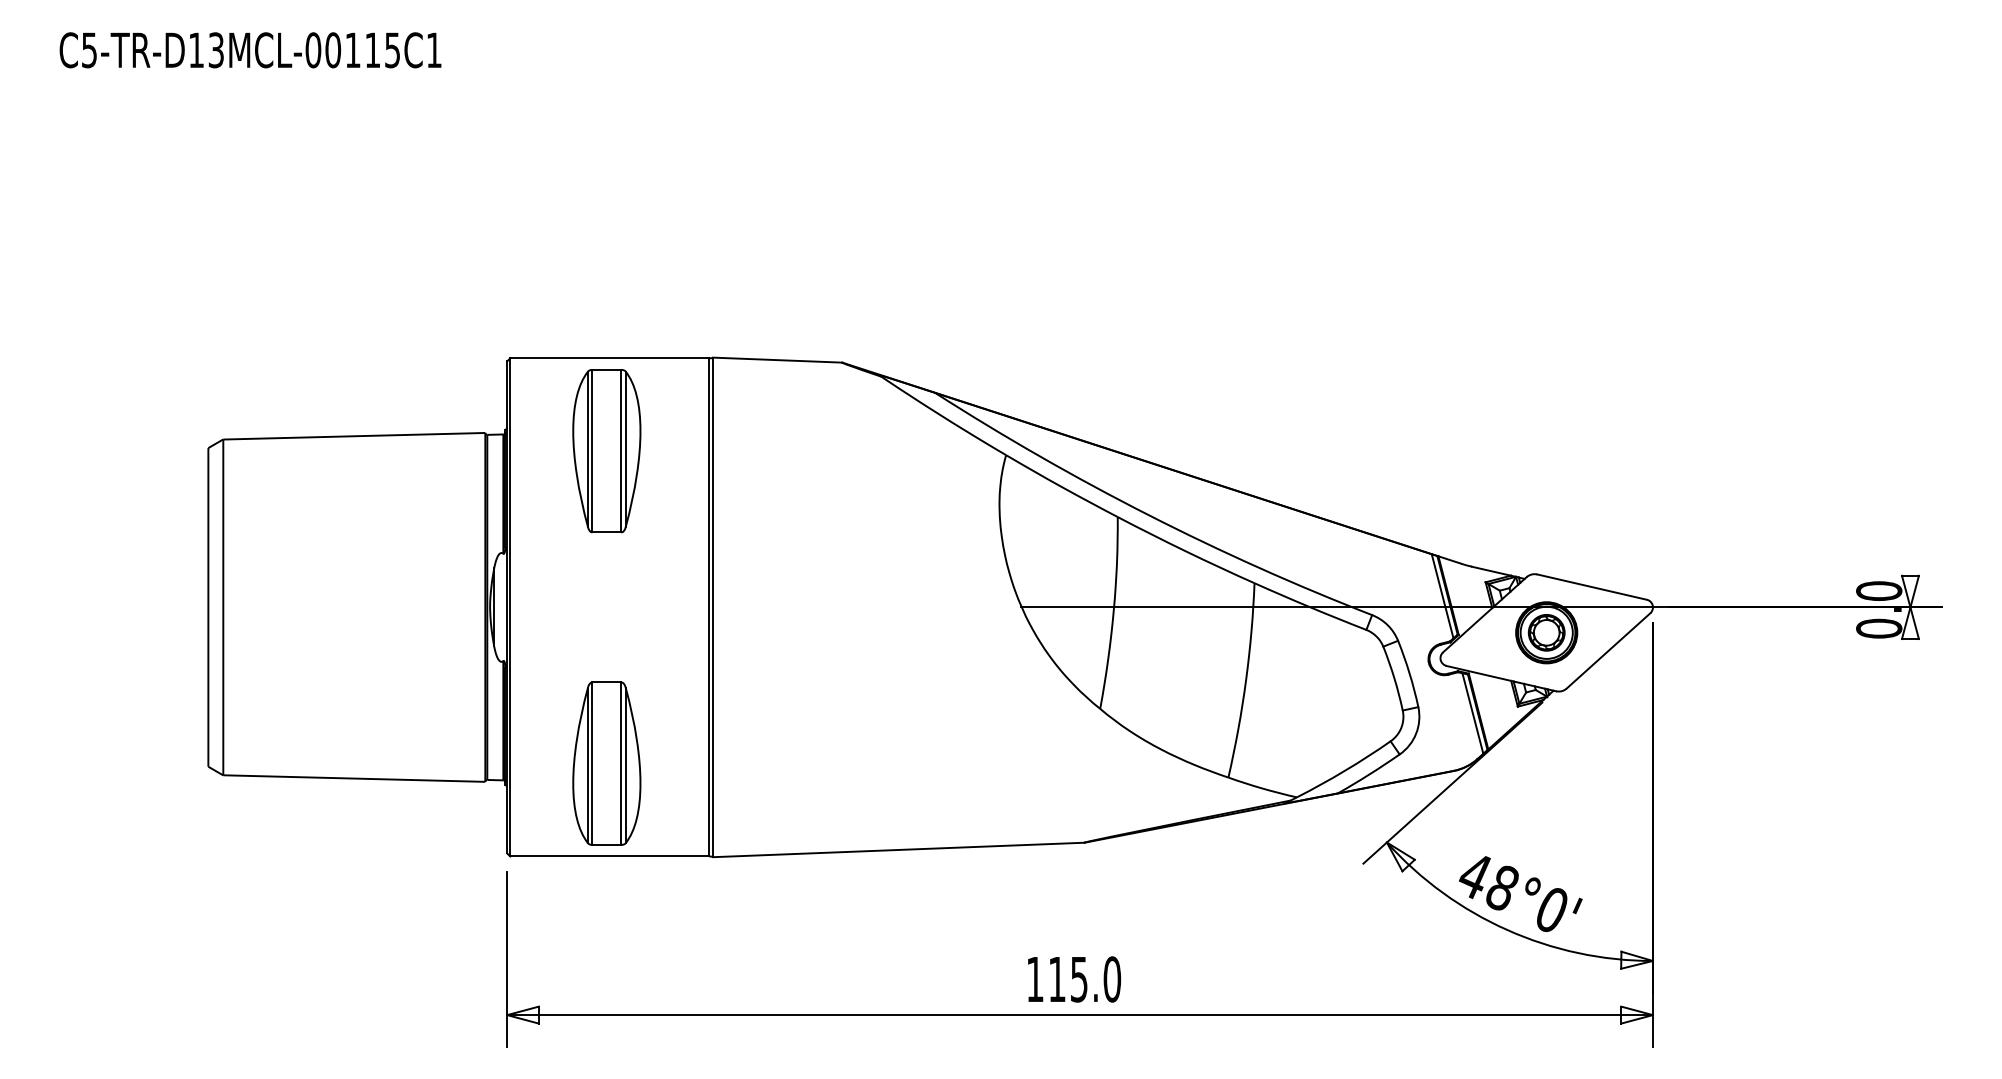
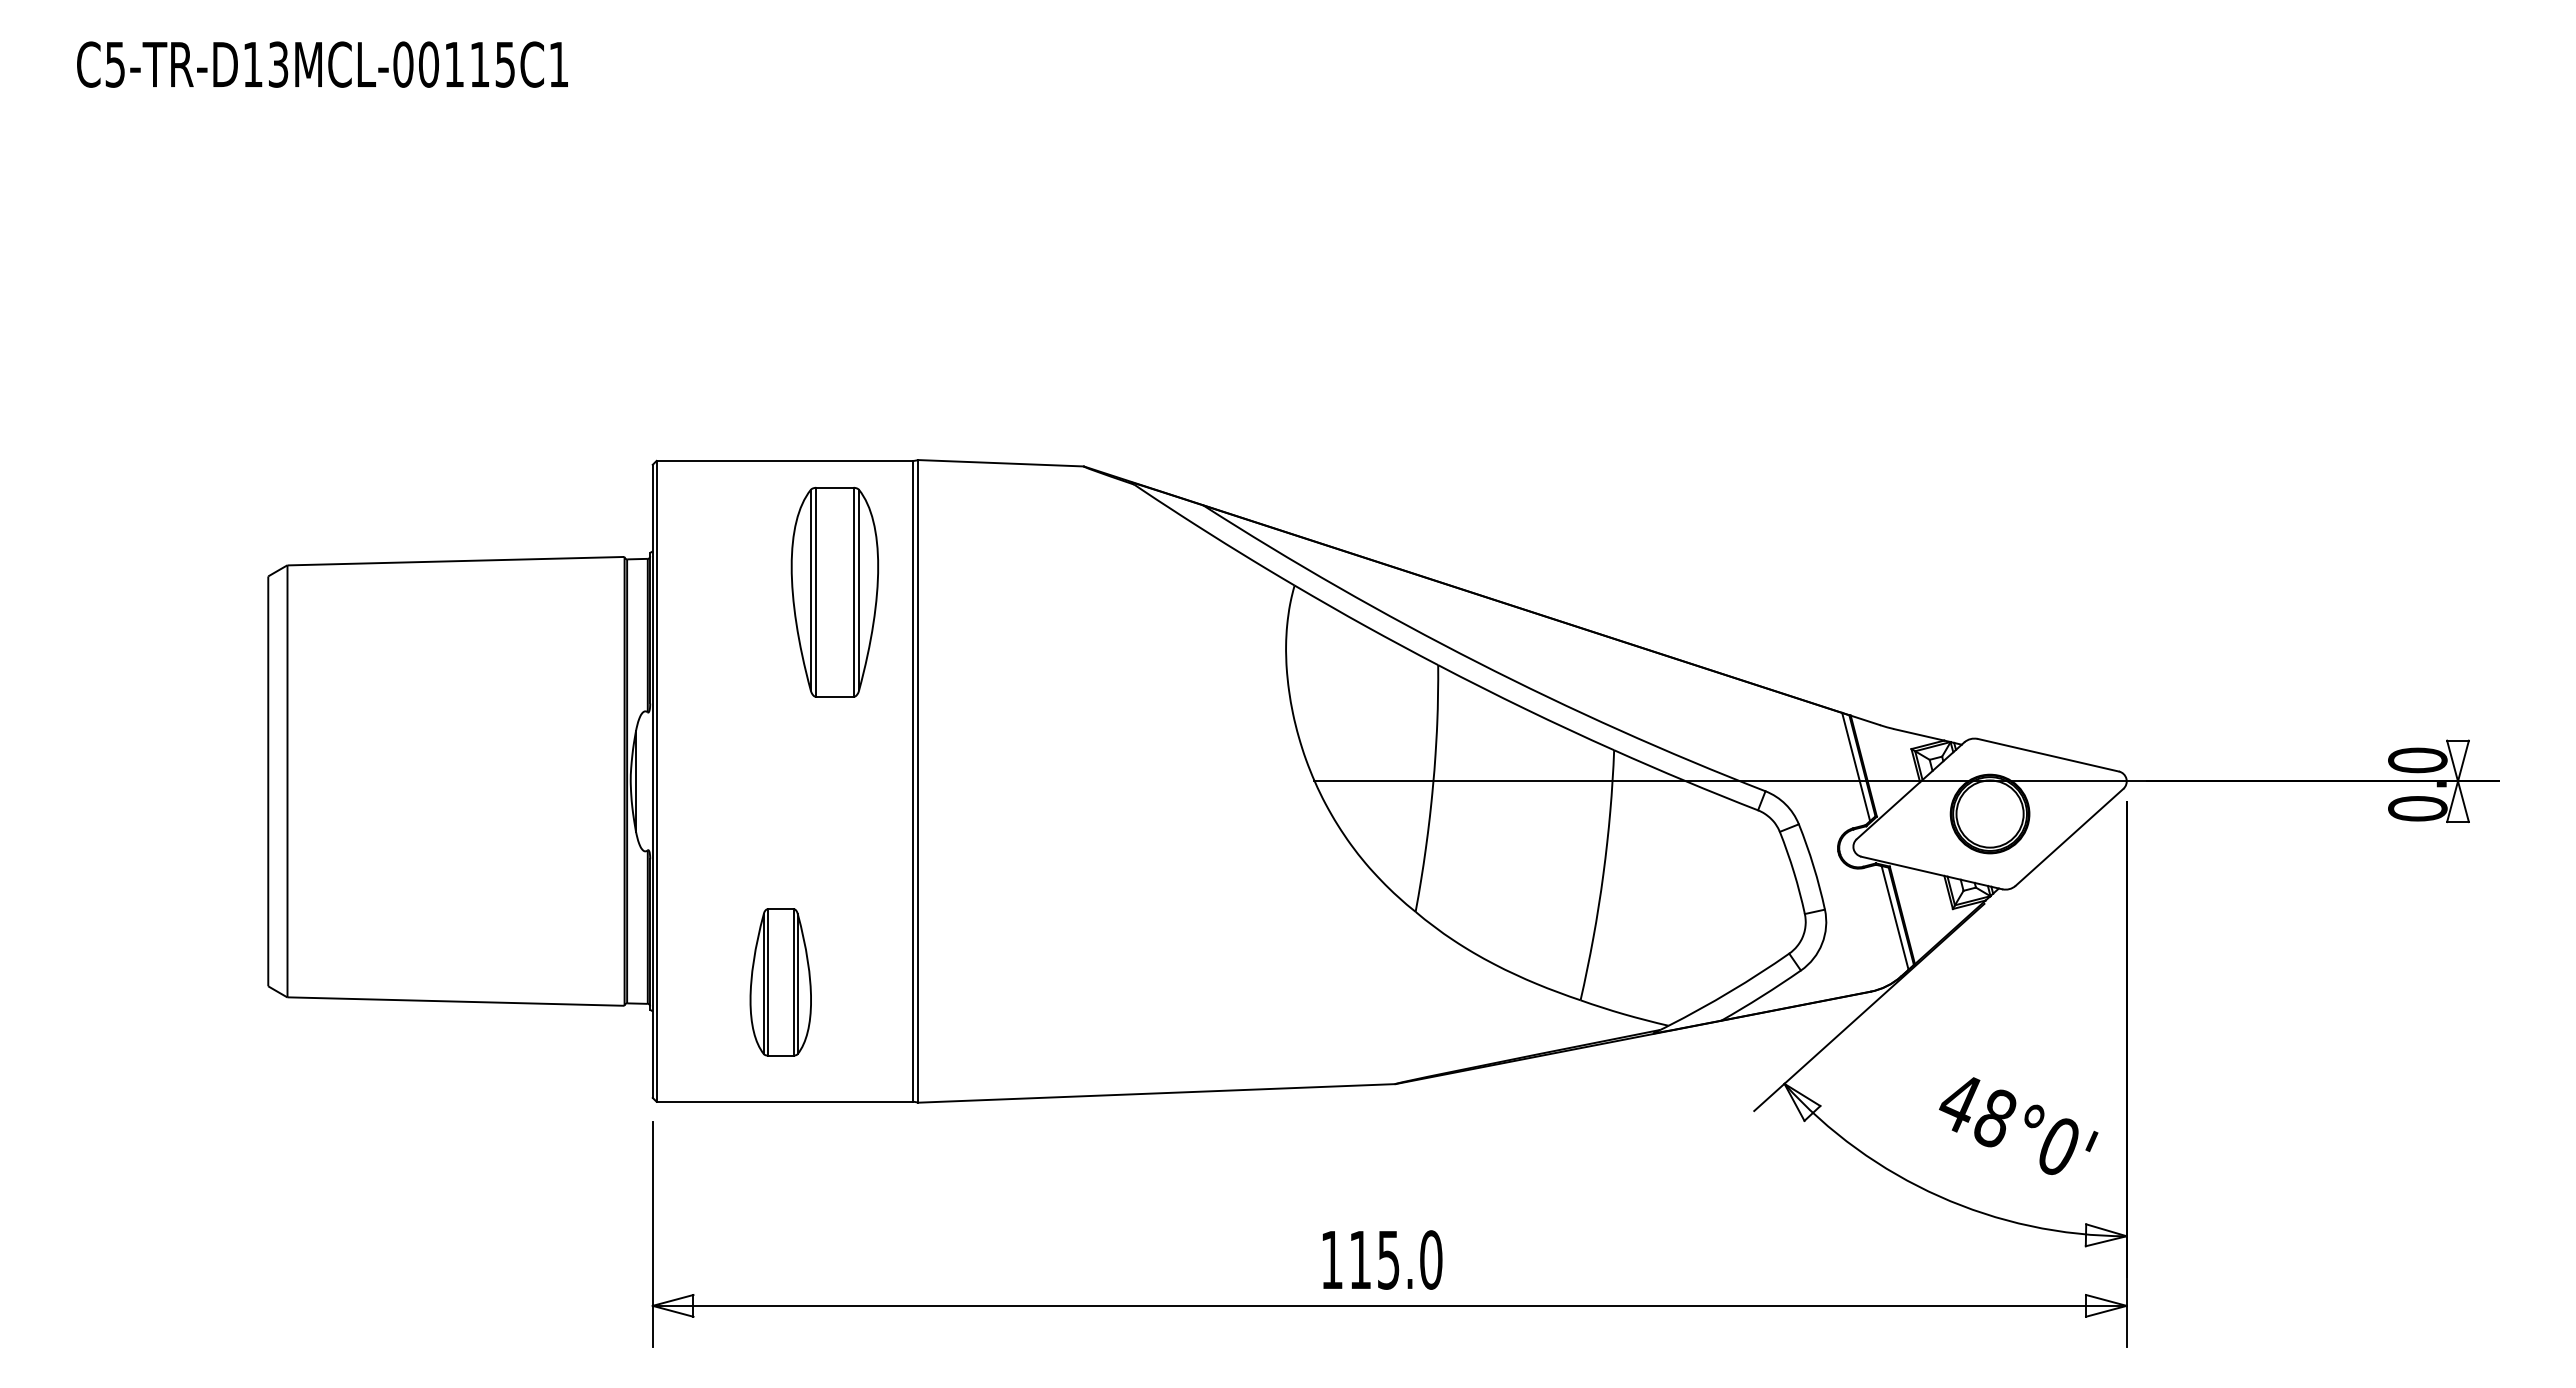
part: (606, 451) -> (834, 592), moved
part: (1546, 632) -> (1989, 813), removed
part: (606, 763) -> (780, 982), size x0.7
text: (1520, 893) -> (2018, 1125), moved

